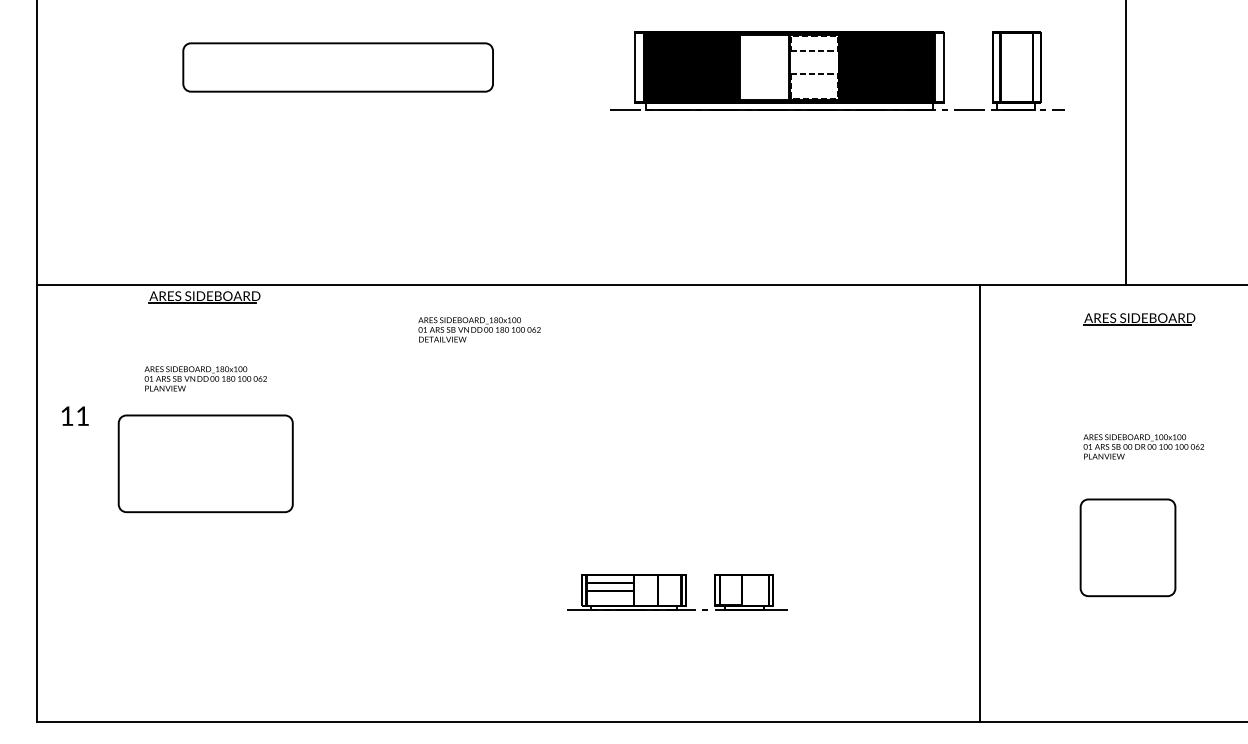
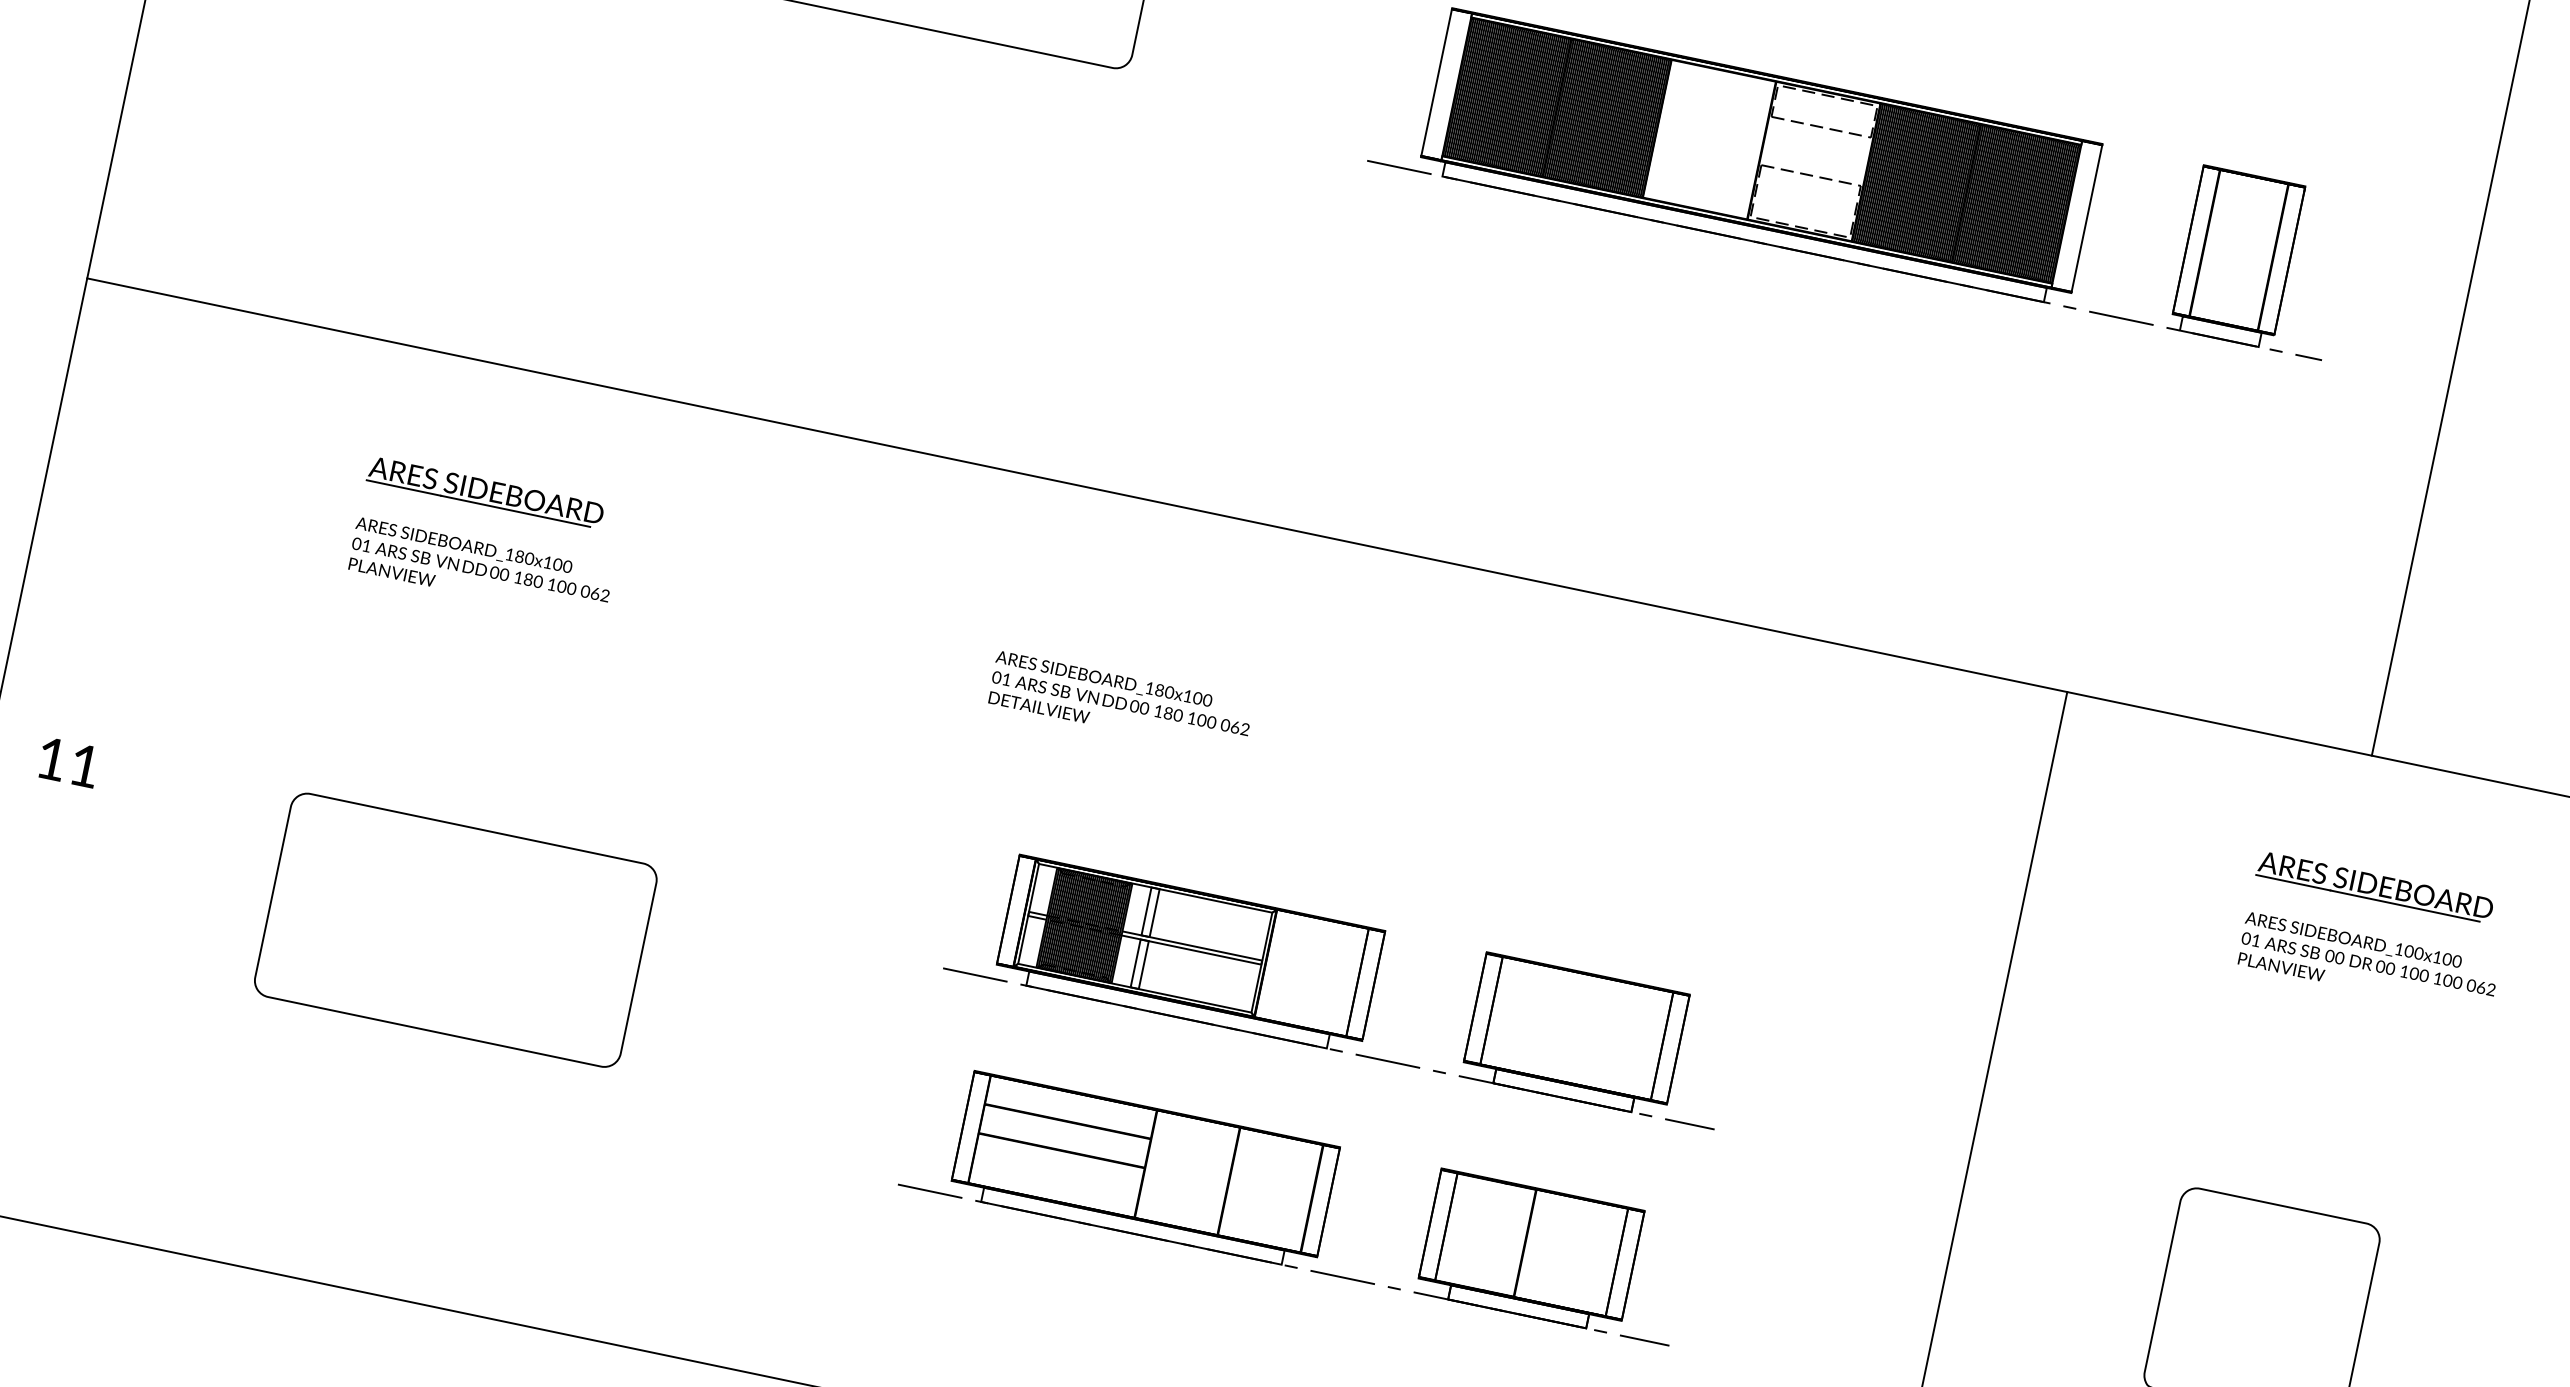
part: (204, 297) -> (485, 493), moved
part: (1139, 319) -> (2374, 887), moved
text: (479, 329) -> (1120, 702), moved
text: (205, 378) -> (480, 568), moved
text: (74, 415) -> (67, 760), moved
text: (1143, 446) -> (2367, 963), moved
part: (205, 463) -> (455, 929), moved
part: (677, 489) -> (1341, 987), added
part: (677, 592) -> (1296, 1203), size x1.67

